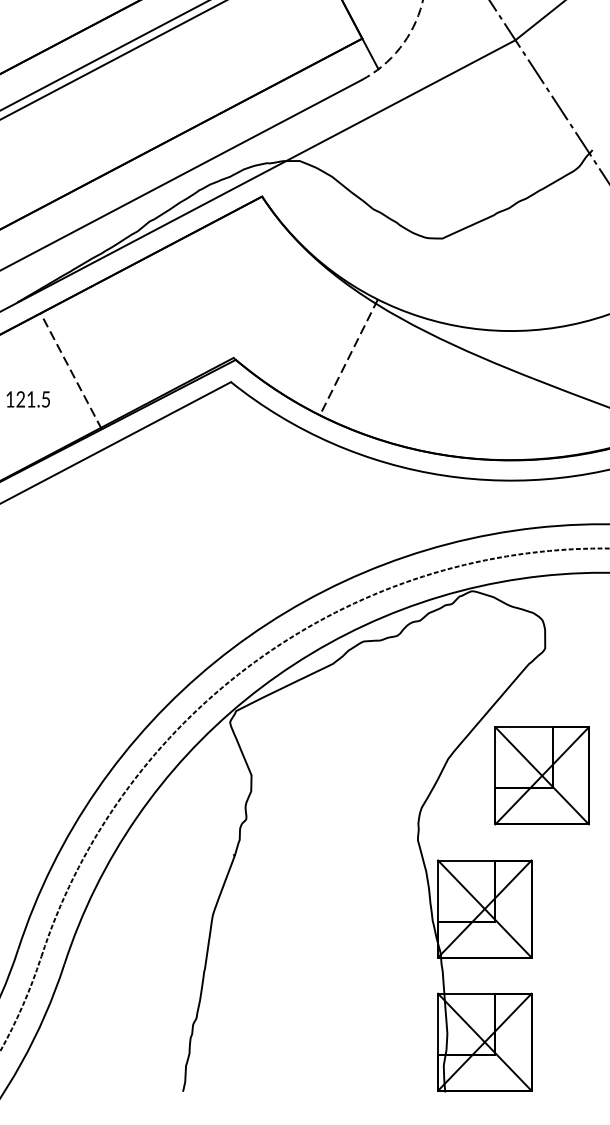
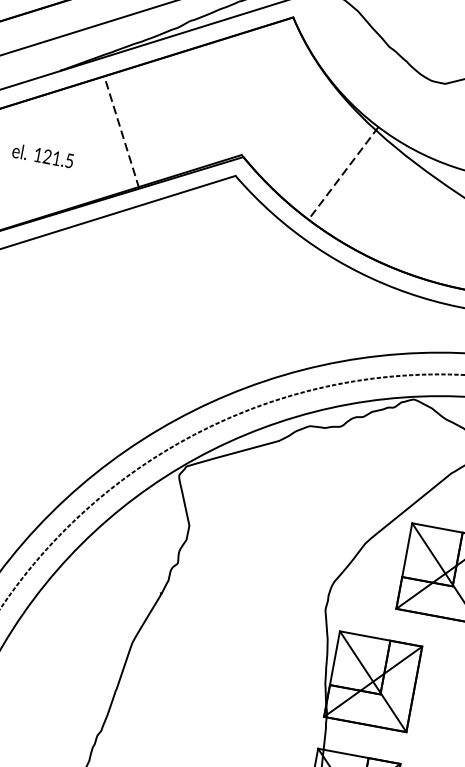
line: (70, 371) -> (121, 132), moved

